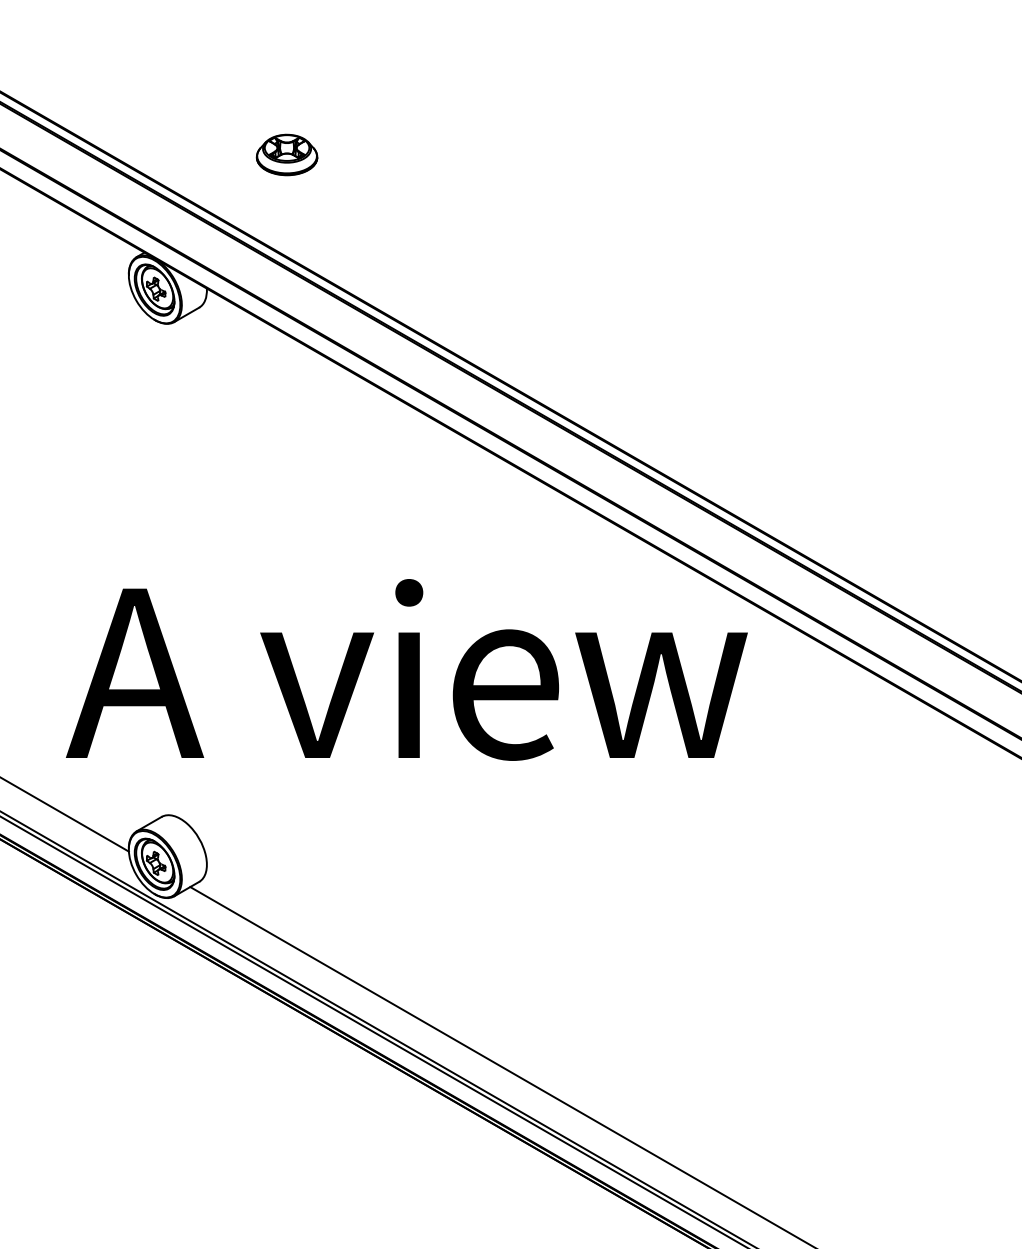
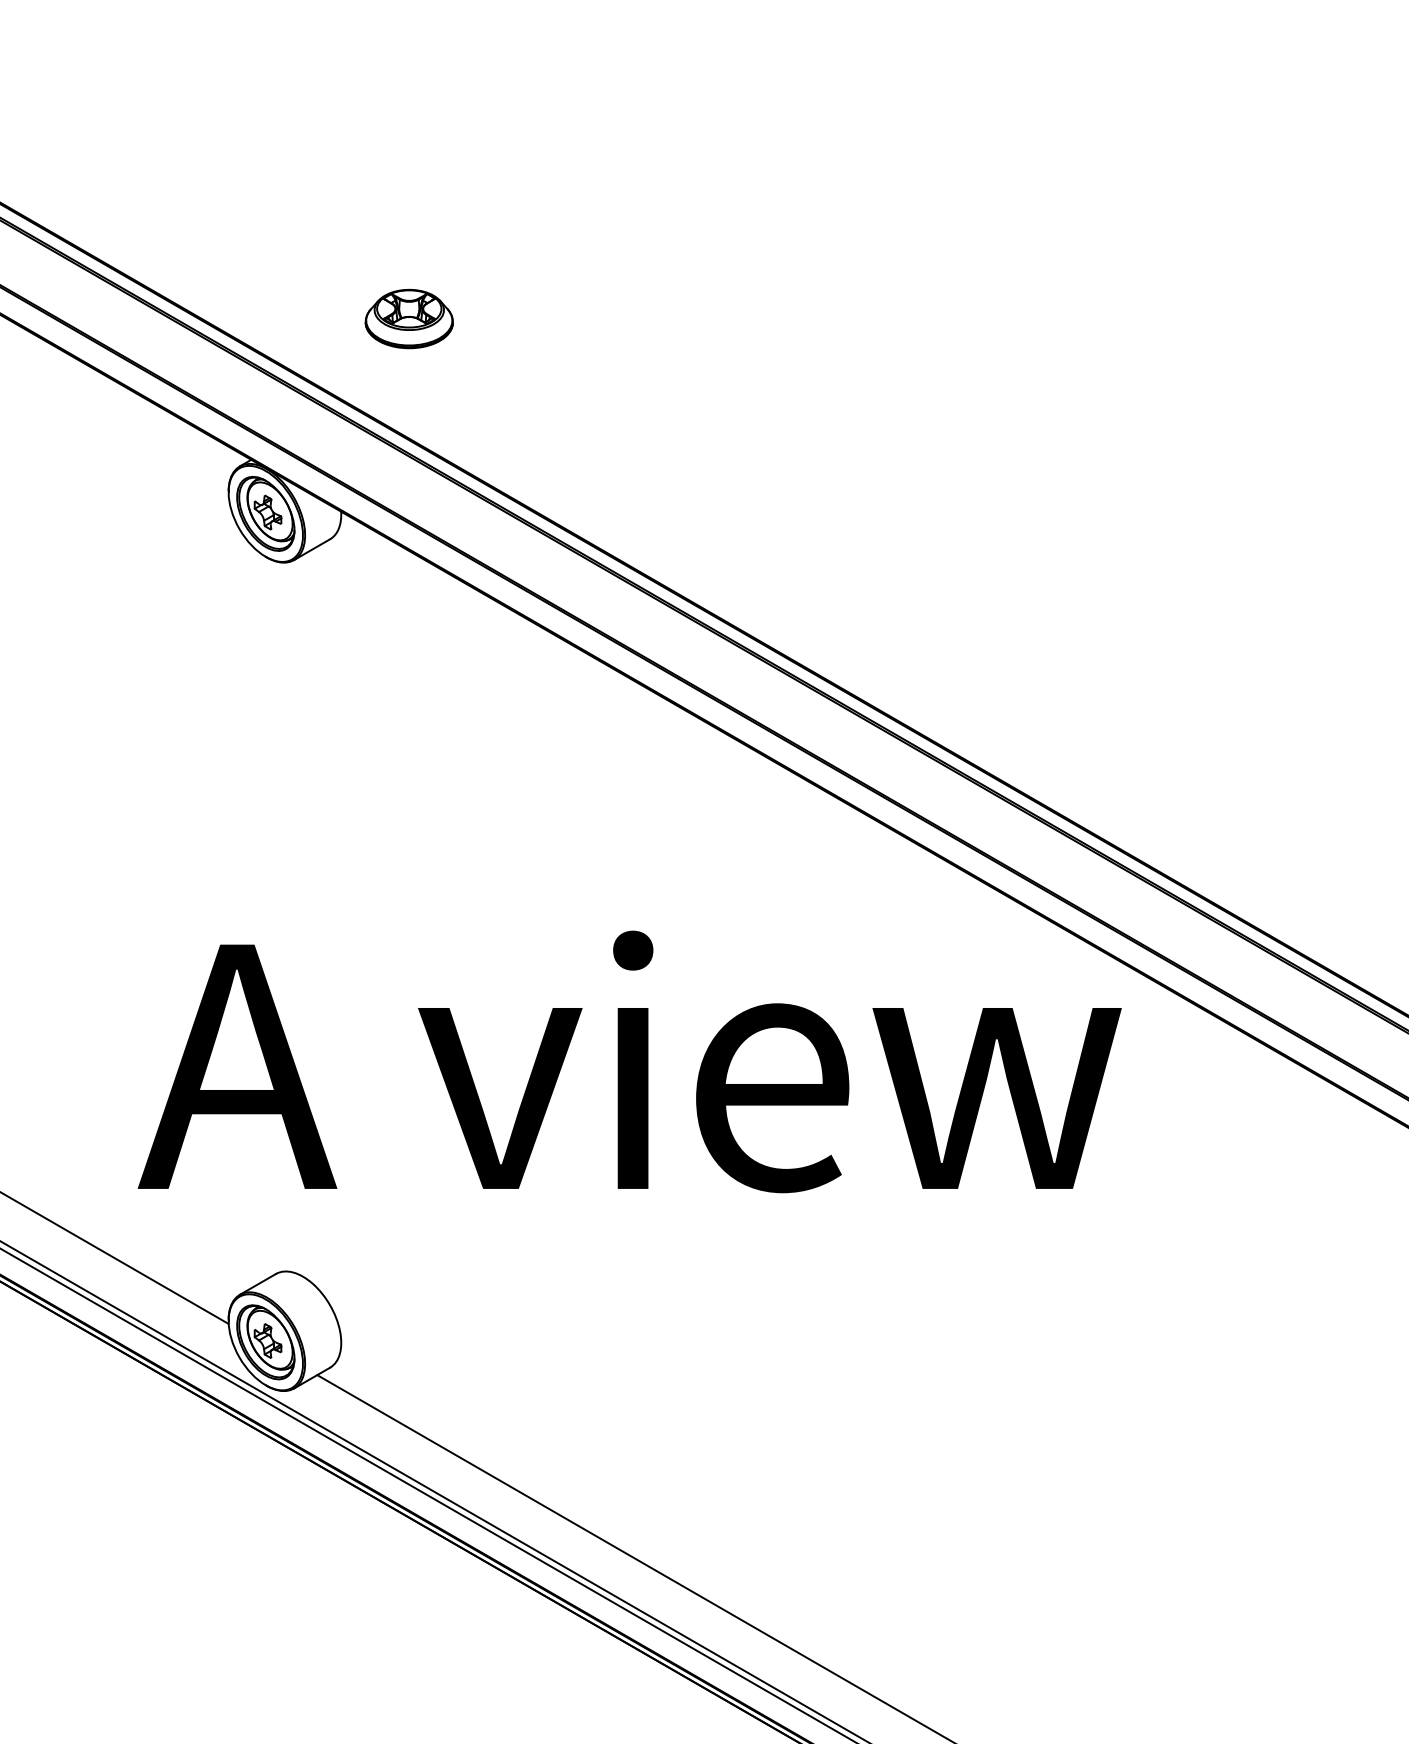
part: (286, 154) -> (408, 318), moved

